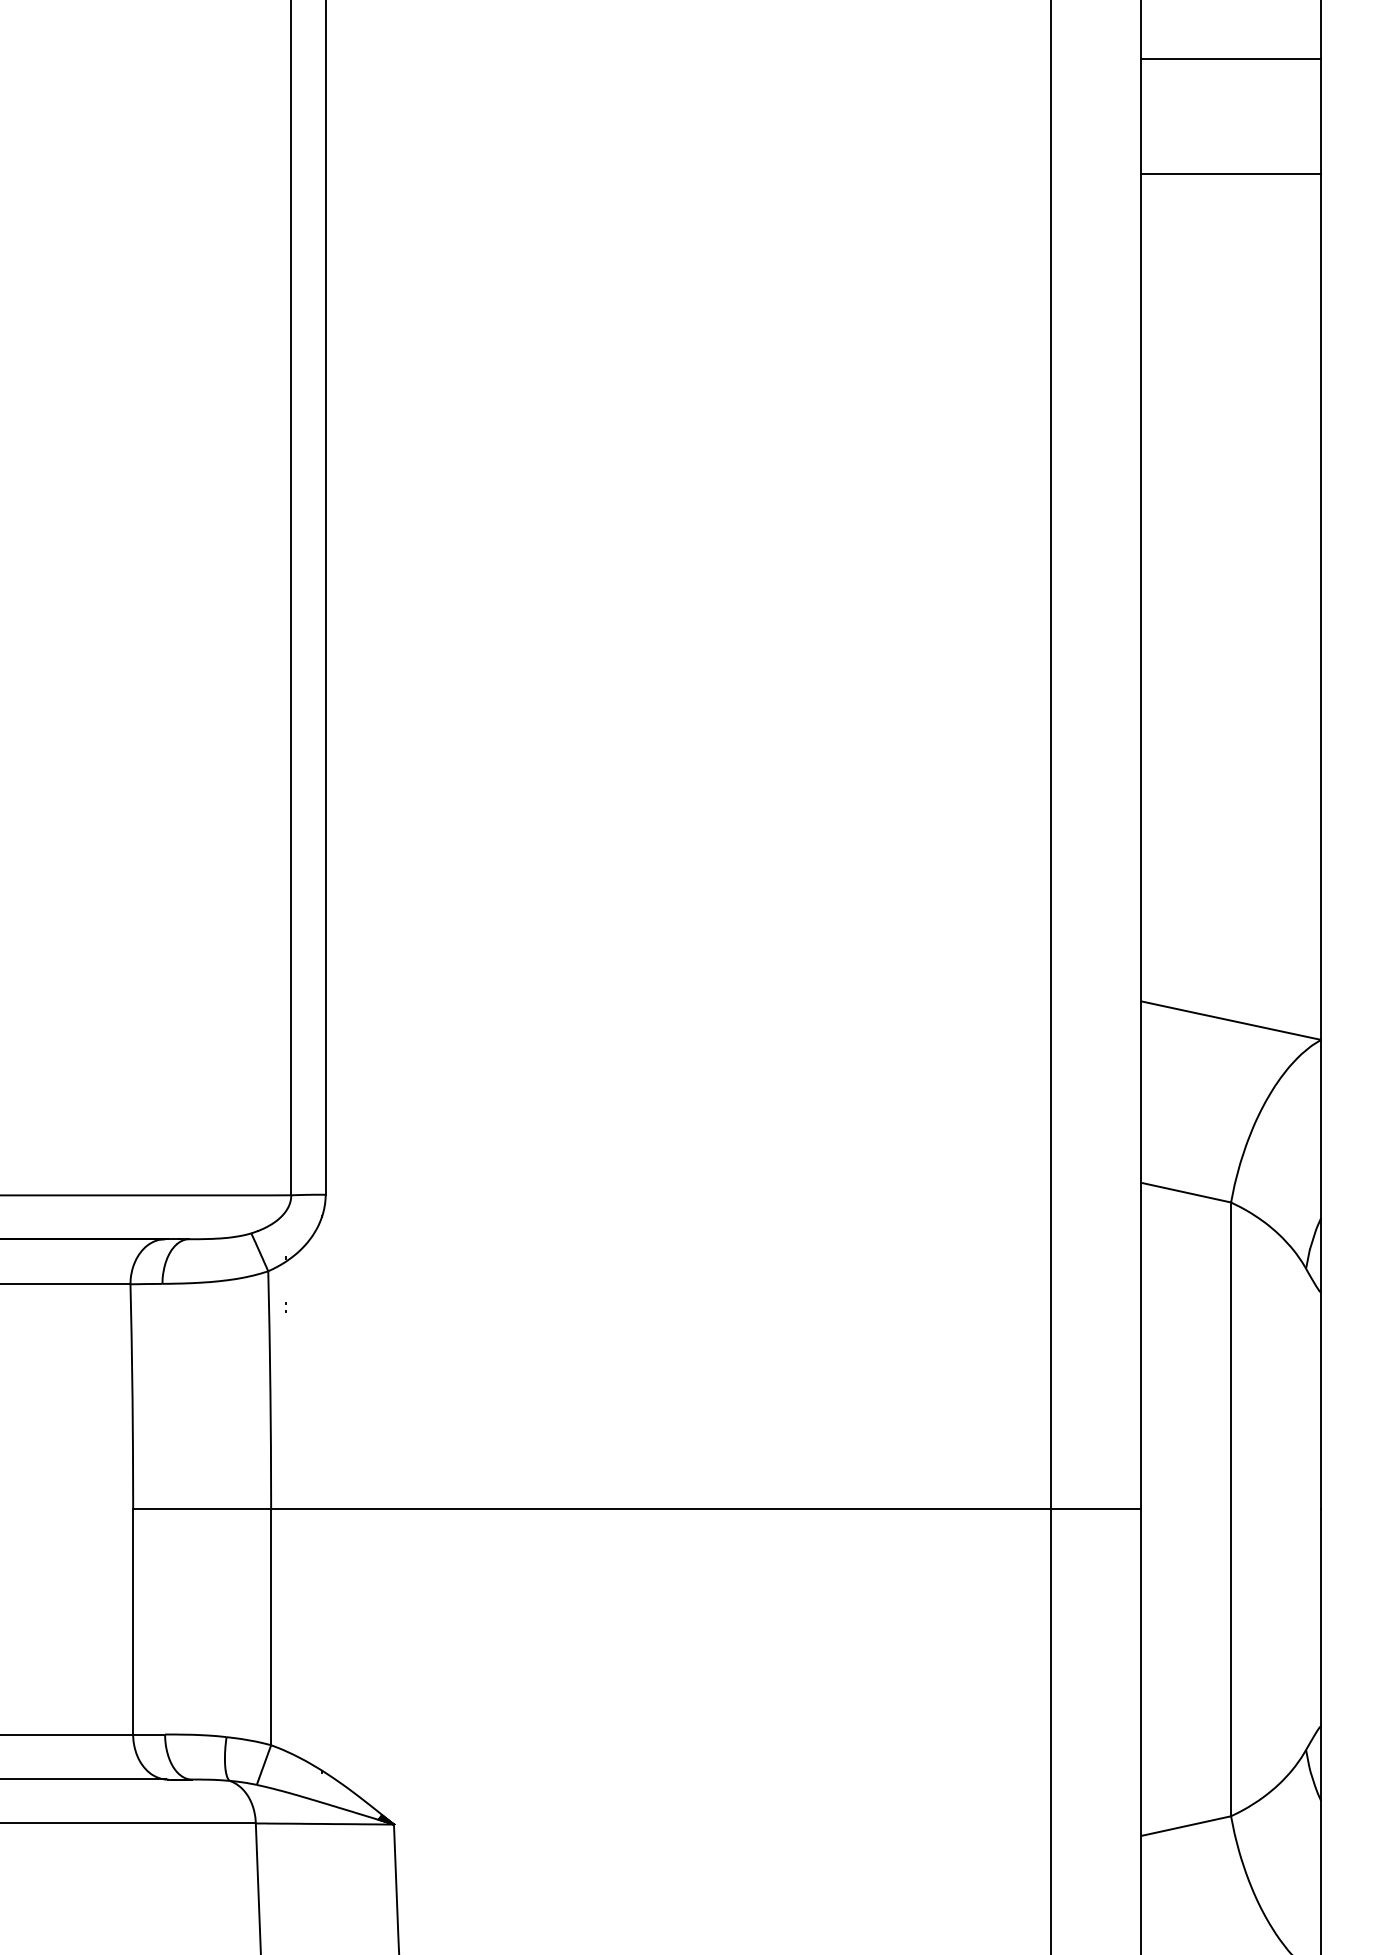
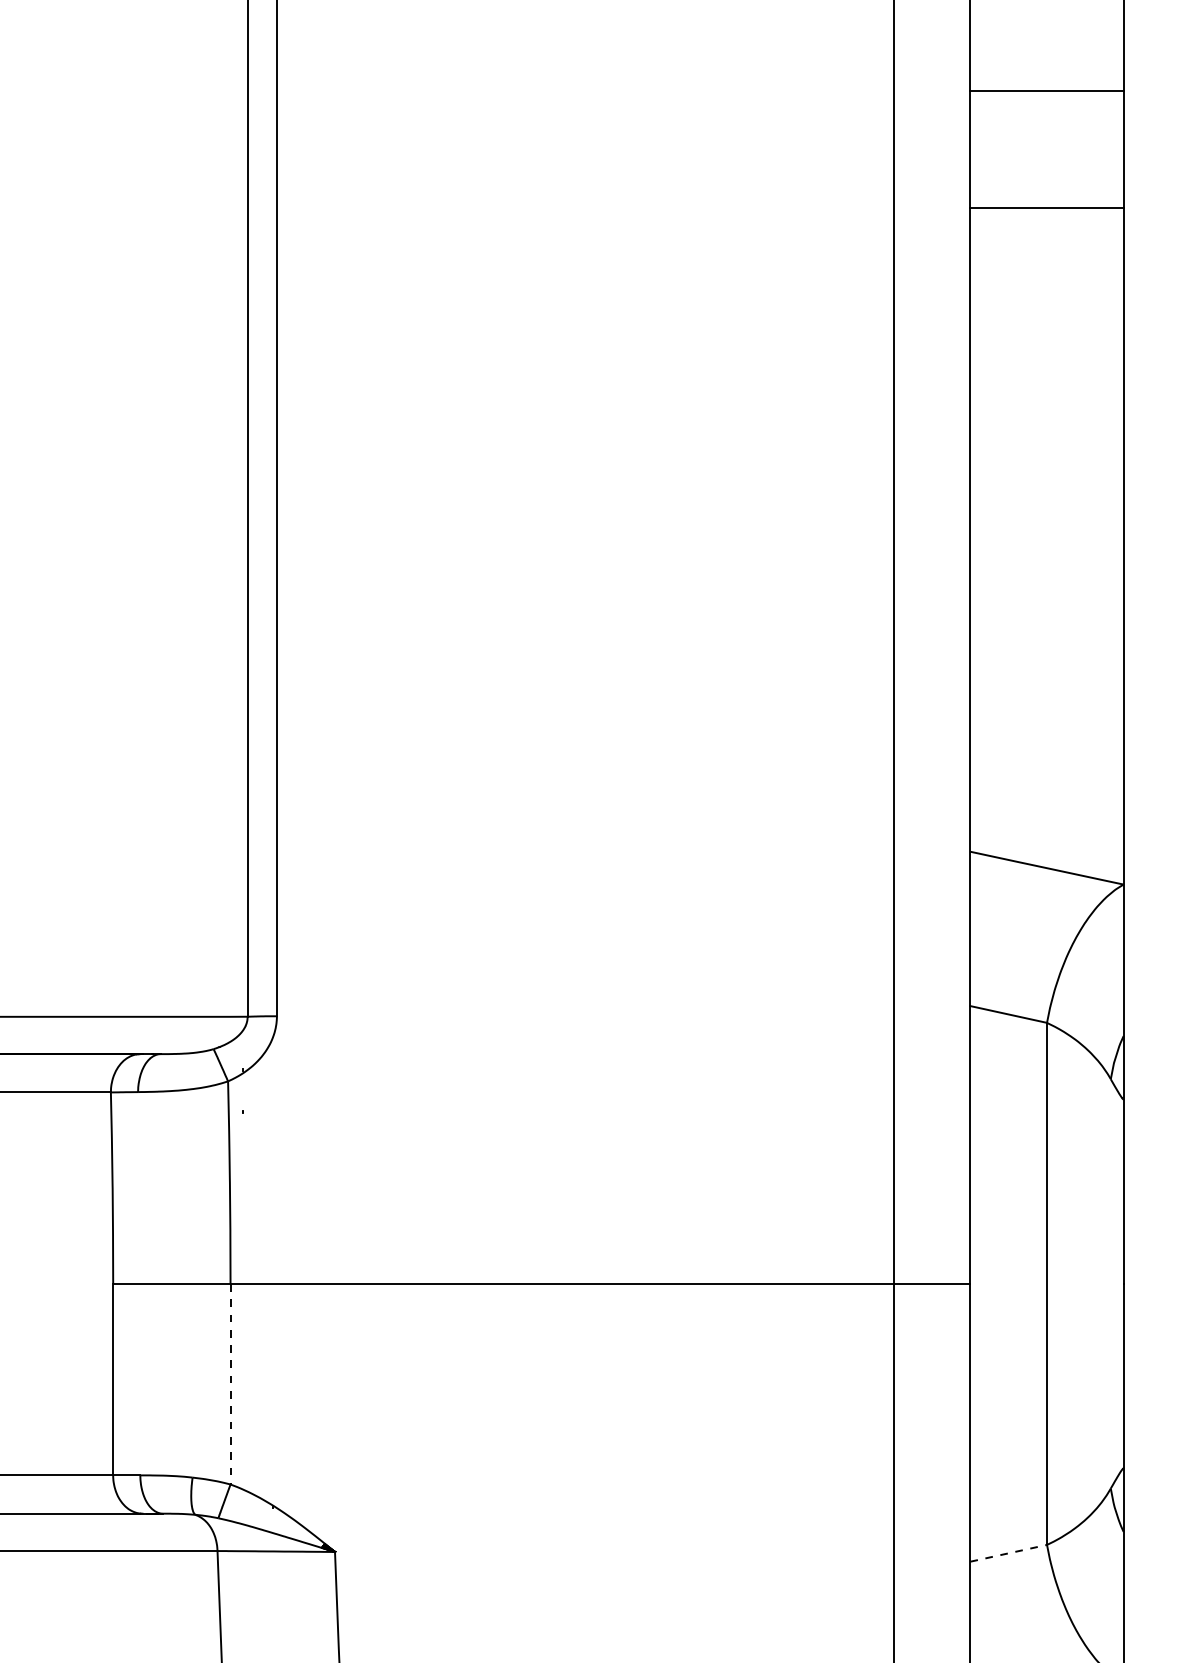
line: (1230, 59) -> (1046, 91), moved
line: (1230, 174) -> (1046, 208), moved
line: (271, 1627) -> (230, 1384), solid -> dashed
line: (1186, 1826) -> (1009, 1553), solid -> dashed

